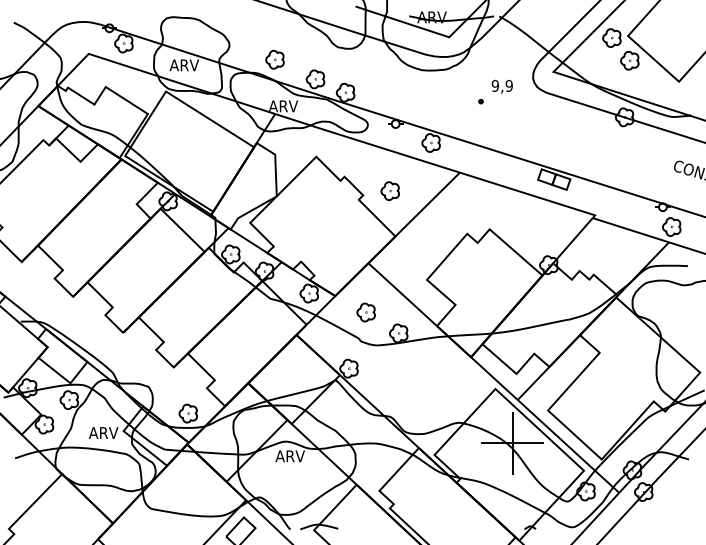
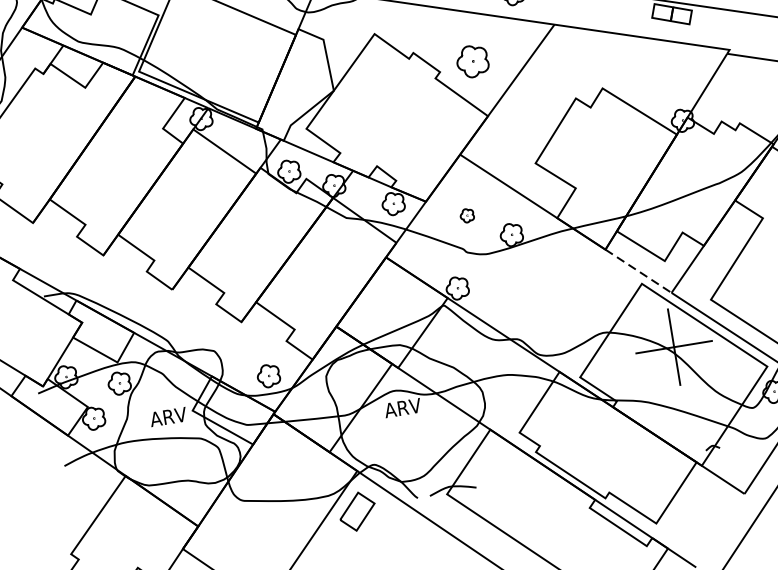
part: (389, 190) -> (471, 60), size x1.4
part: (365, 312) -> (466, 215), size x0.6
line: (494, 378) -> (638, 271), solid -> dashed

